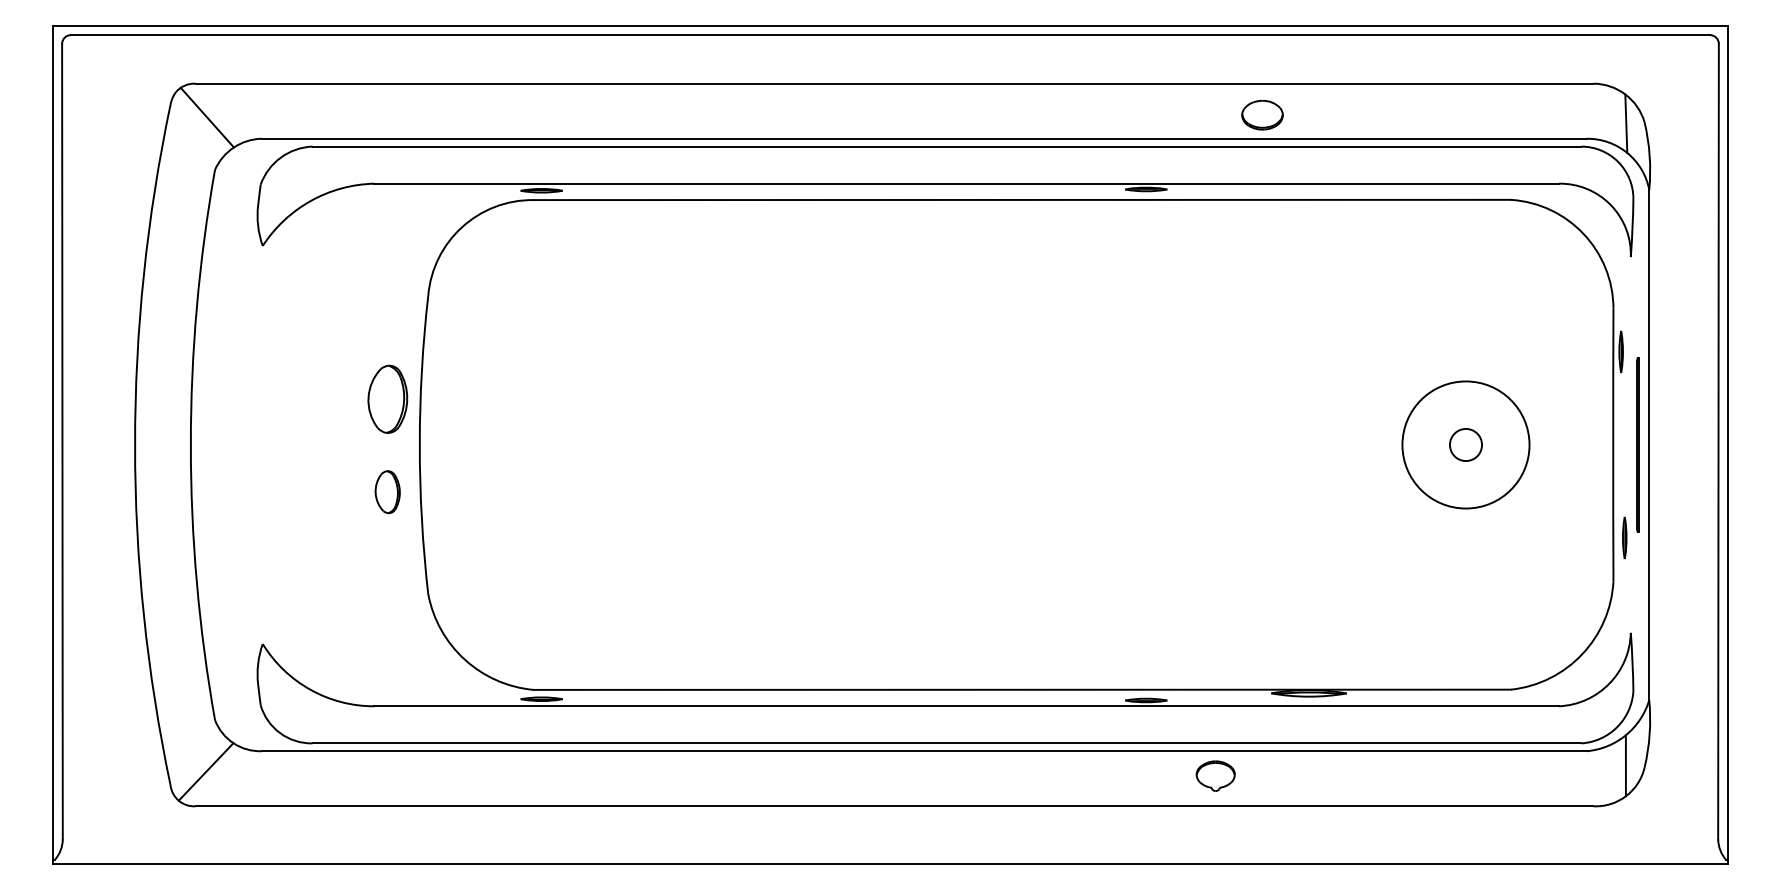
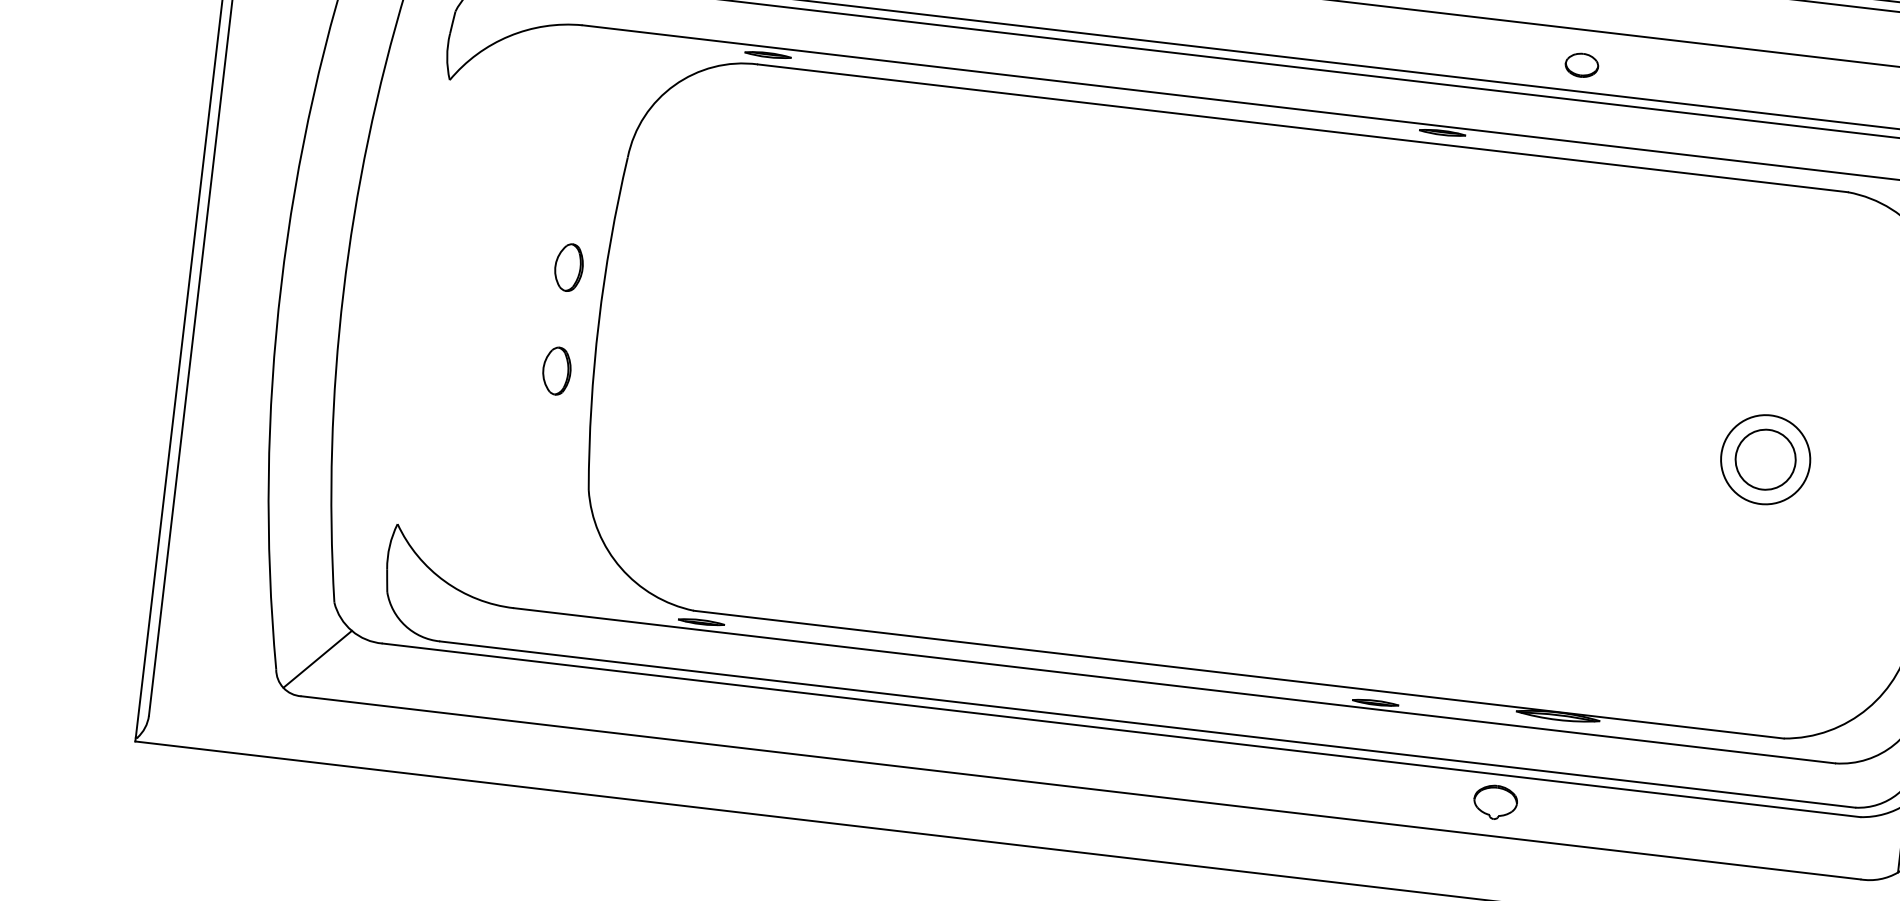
part: (1262, 115) -> (1581, 65), size x0.71
part: (387, 399) -> (568, 267), size x0.62
circle: (1465, 444) -> (1765, 459), size x0.62
circle: (1465, 444) -> (1765, 459), size x1.67
part: (1215, 775) -> (1495, 801), moved

